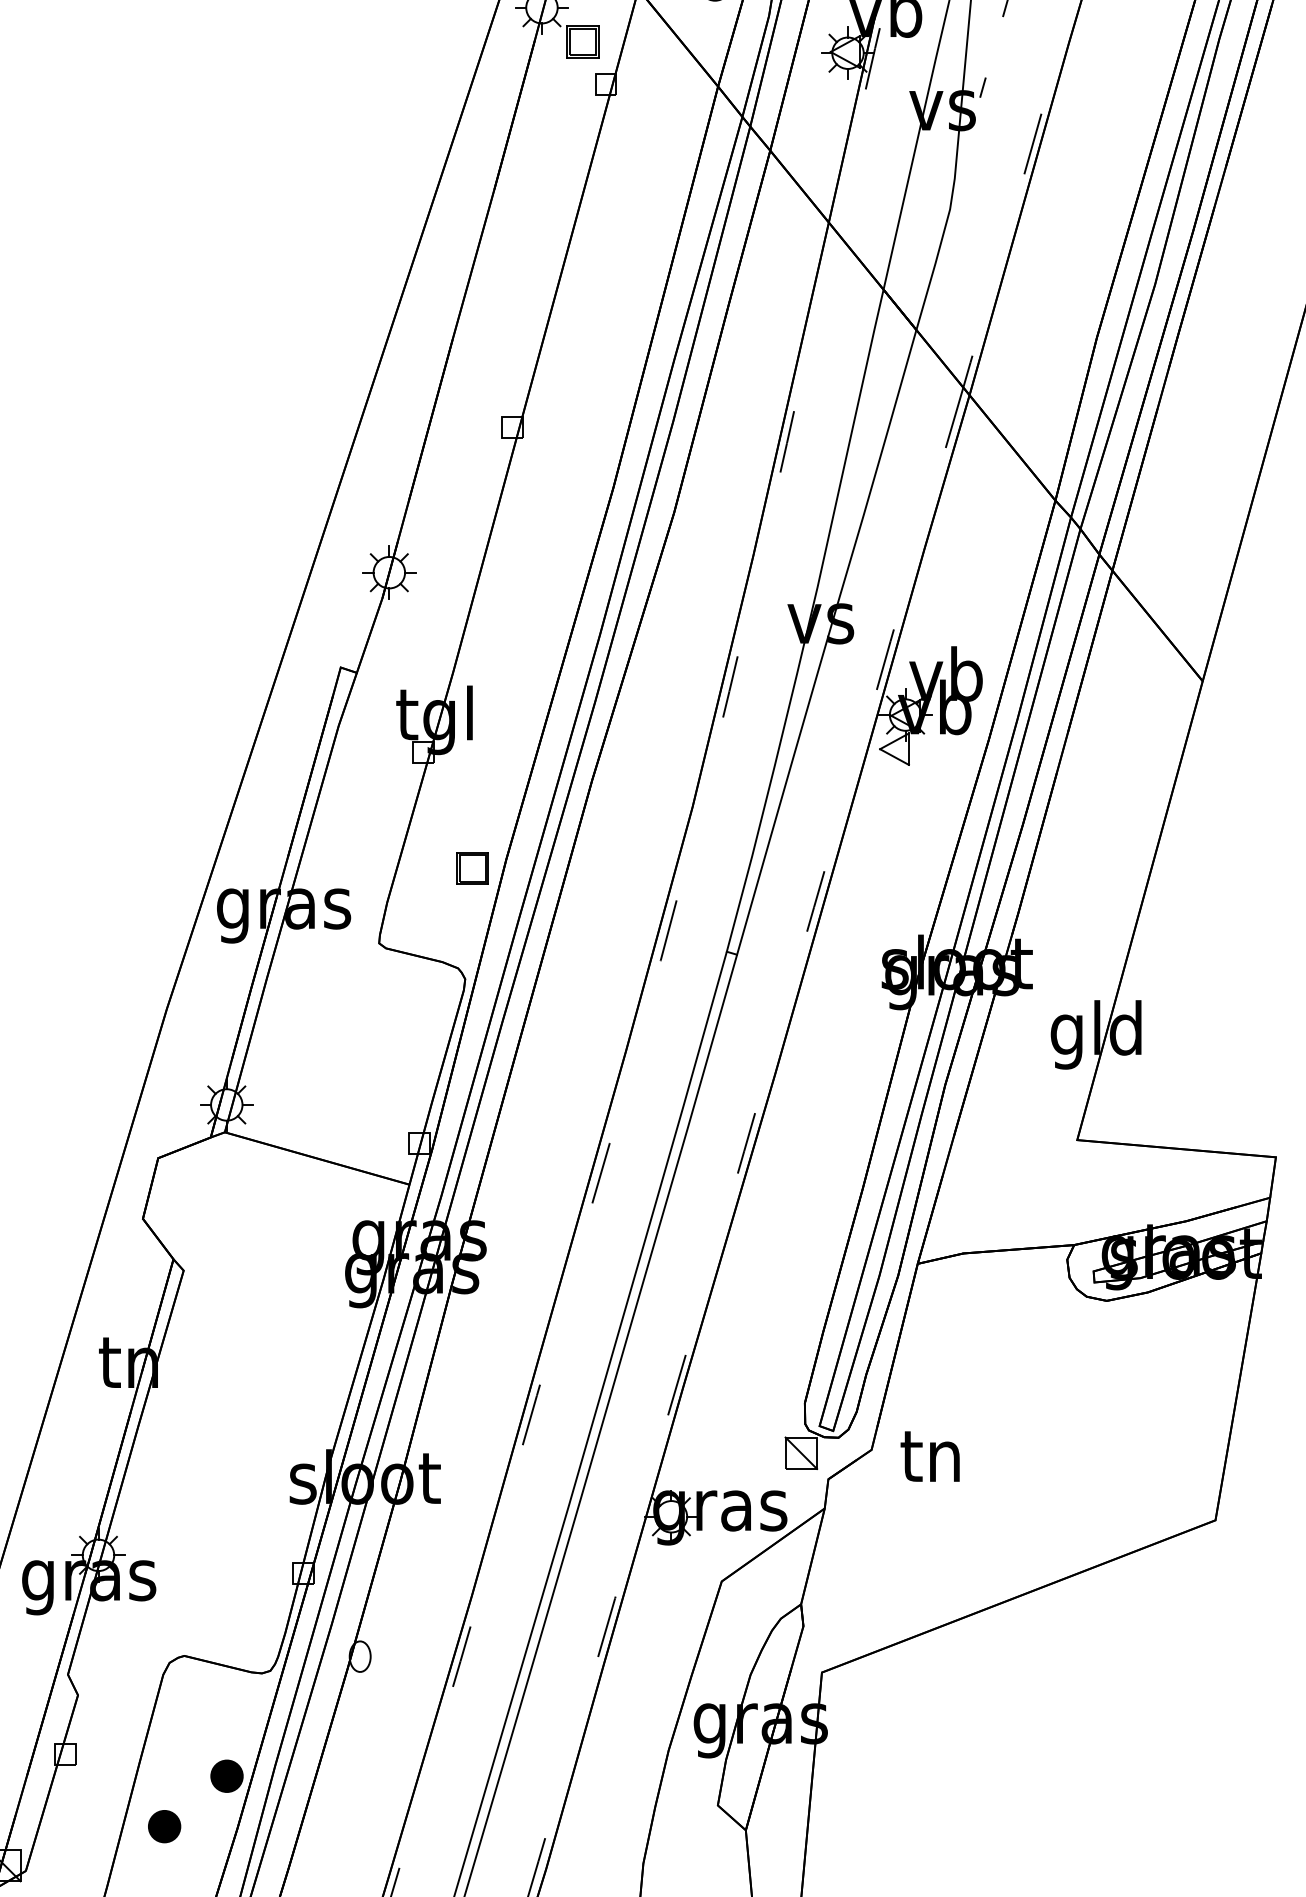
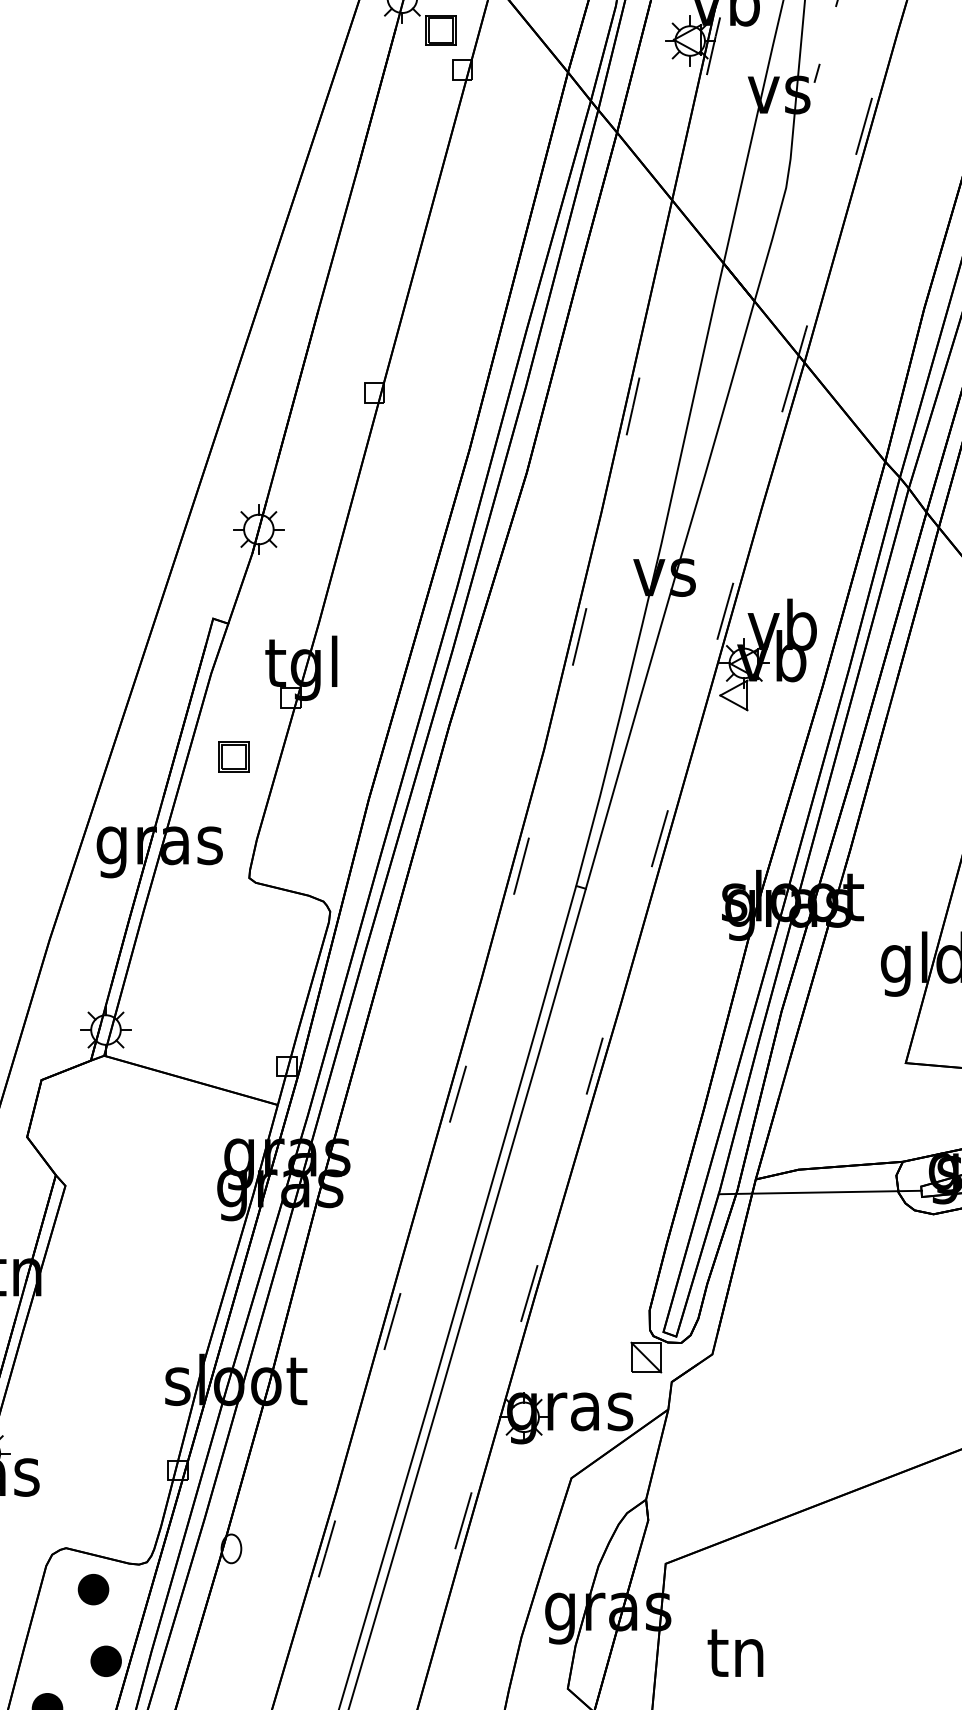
part: (472, 868) -> (233, 756), moved
line: (986, 1277) -> (820, 1192), added
text: (929, 1456) -> (734, 1653), moved
part: (213, 1699) -> (93, 1589), added

